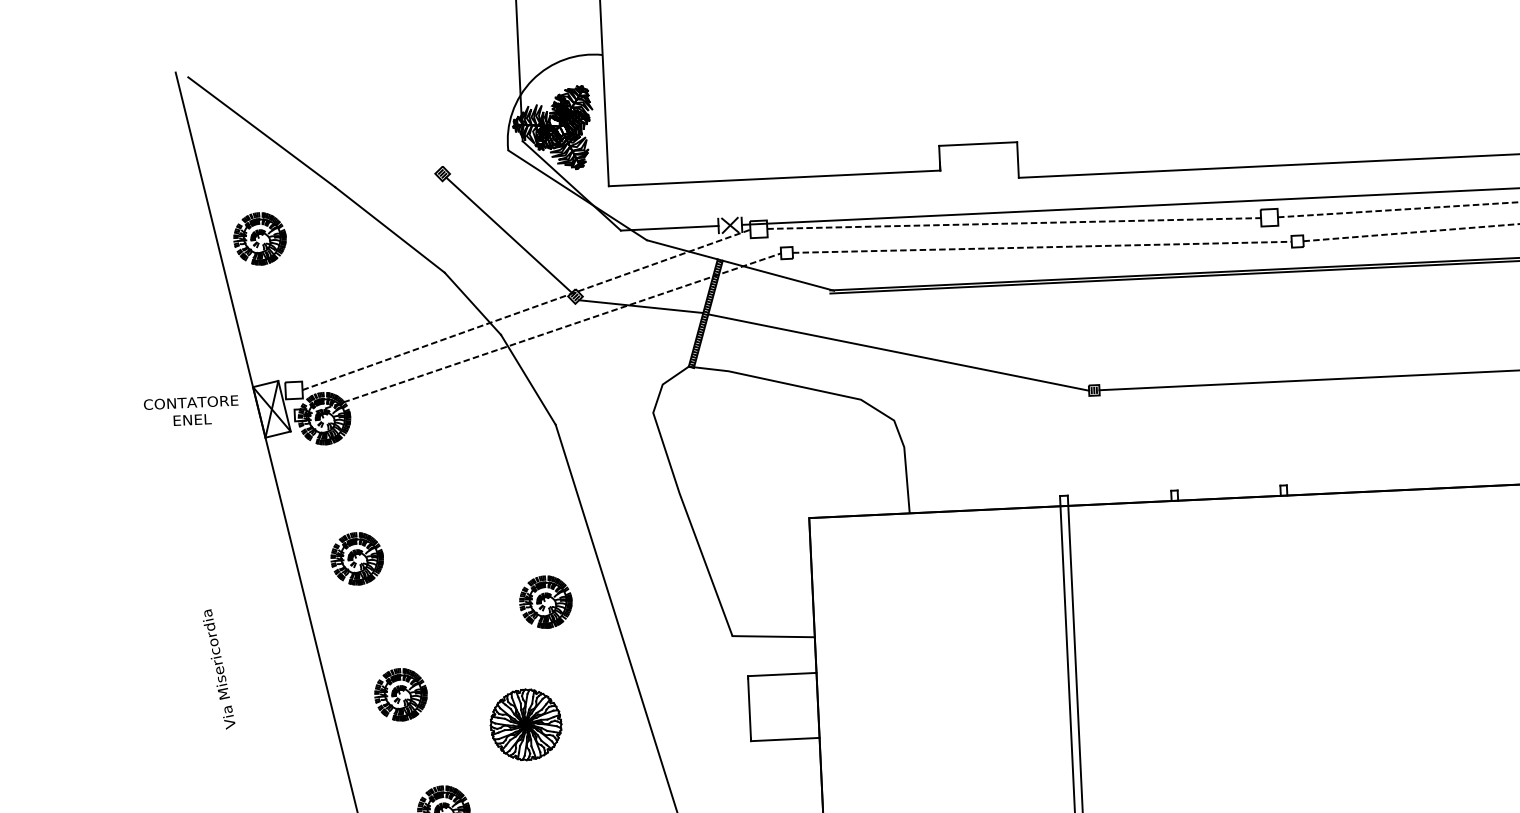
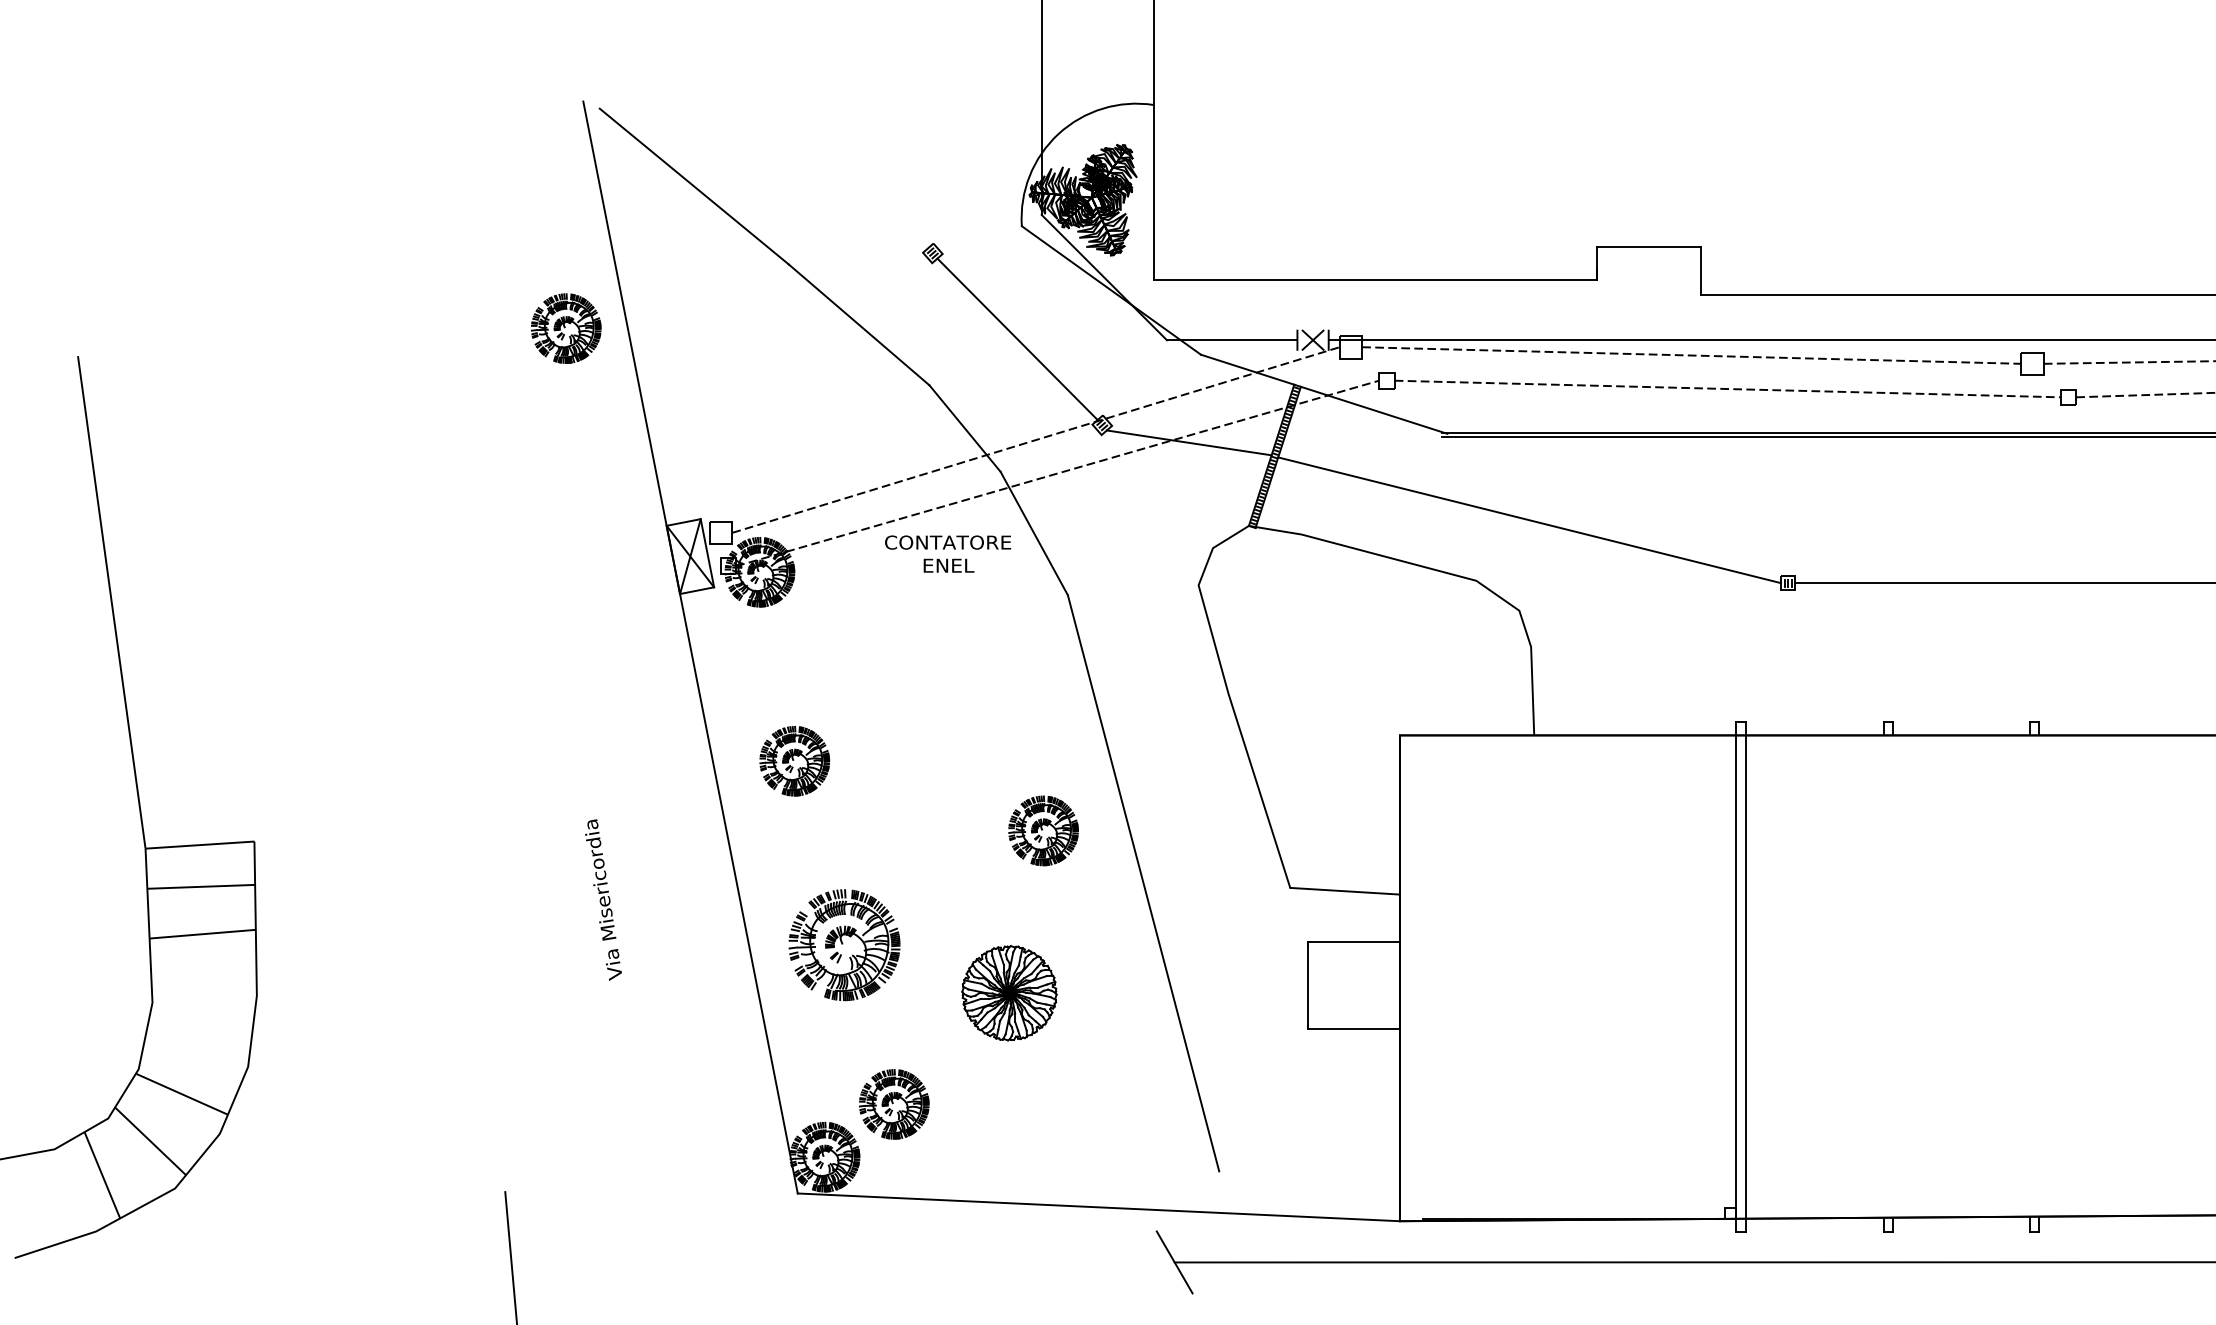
part: (260, 238) -> (566, 328), moved
text: (191, 410) -> (948, 553), moved
part: (400, 694) -> (844, 945), size x1.6

